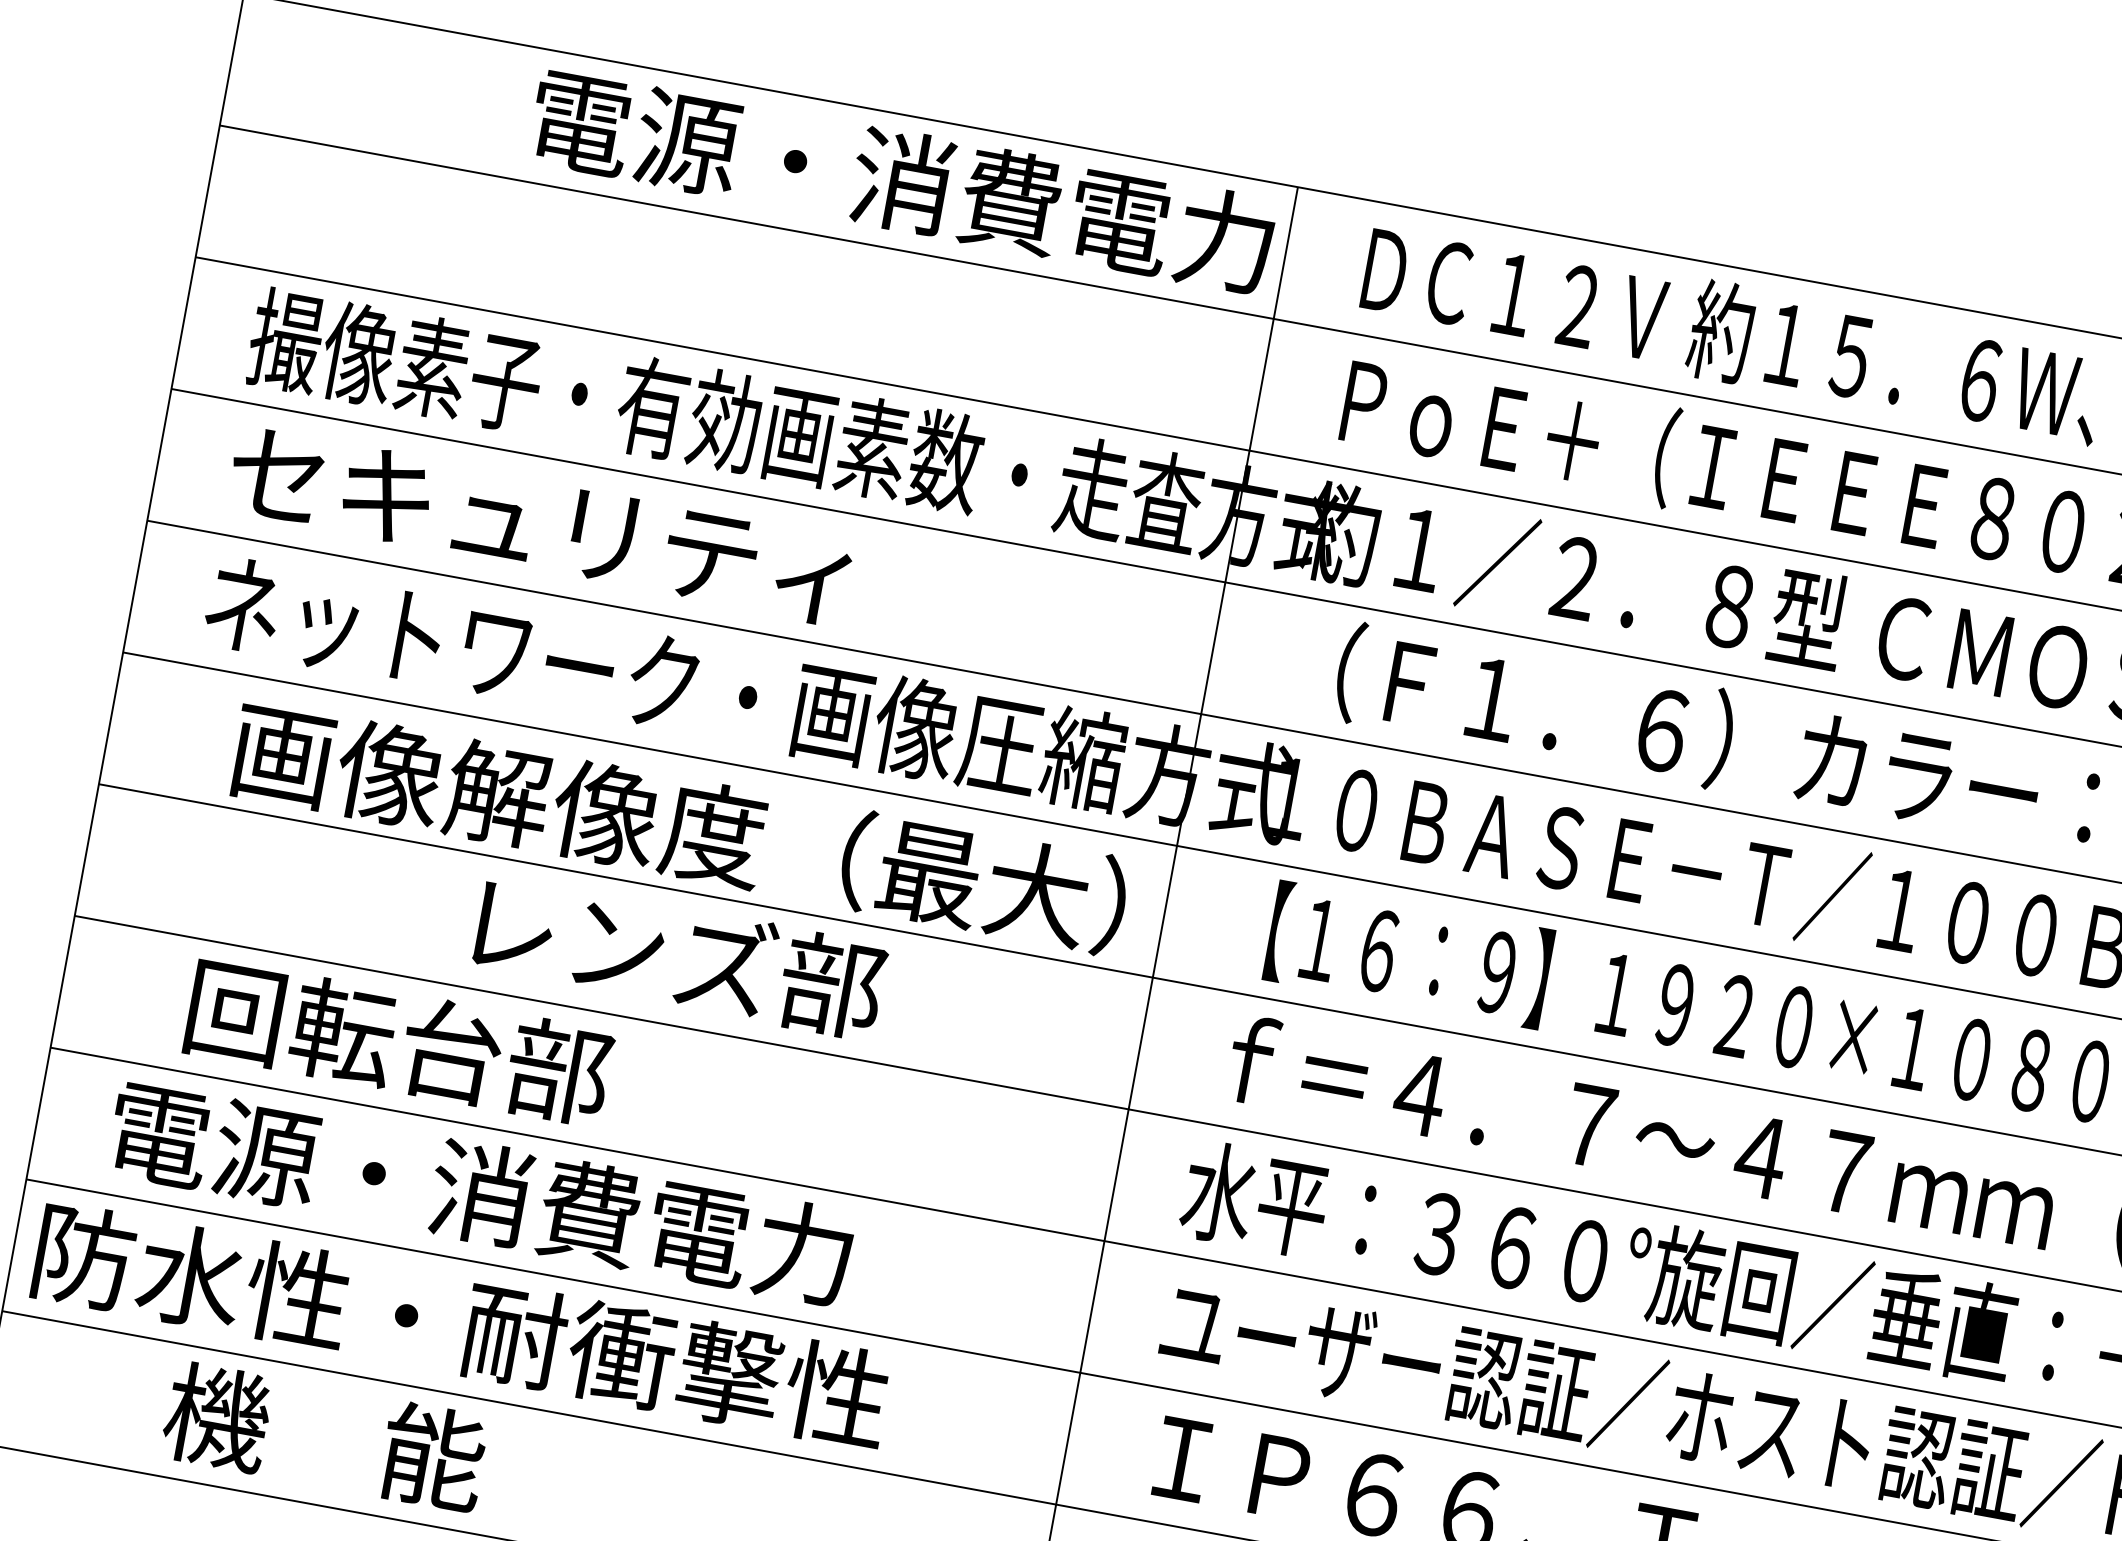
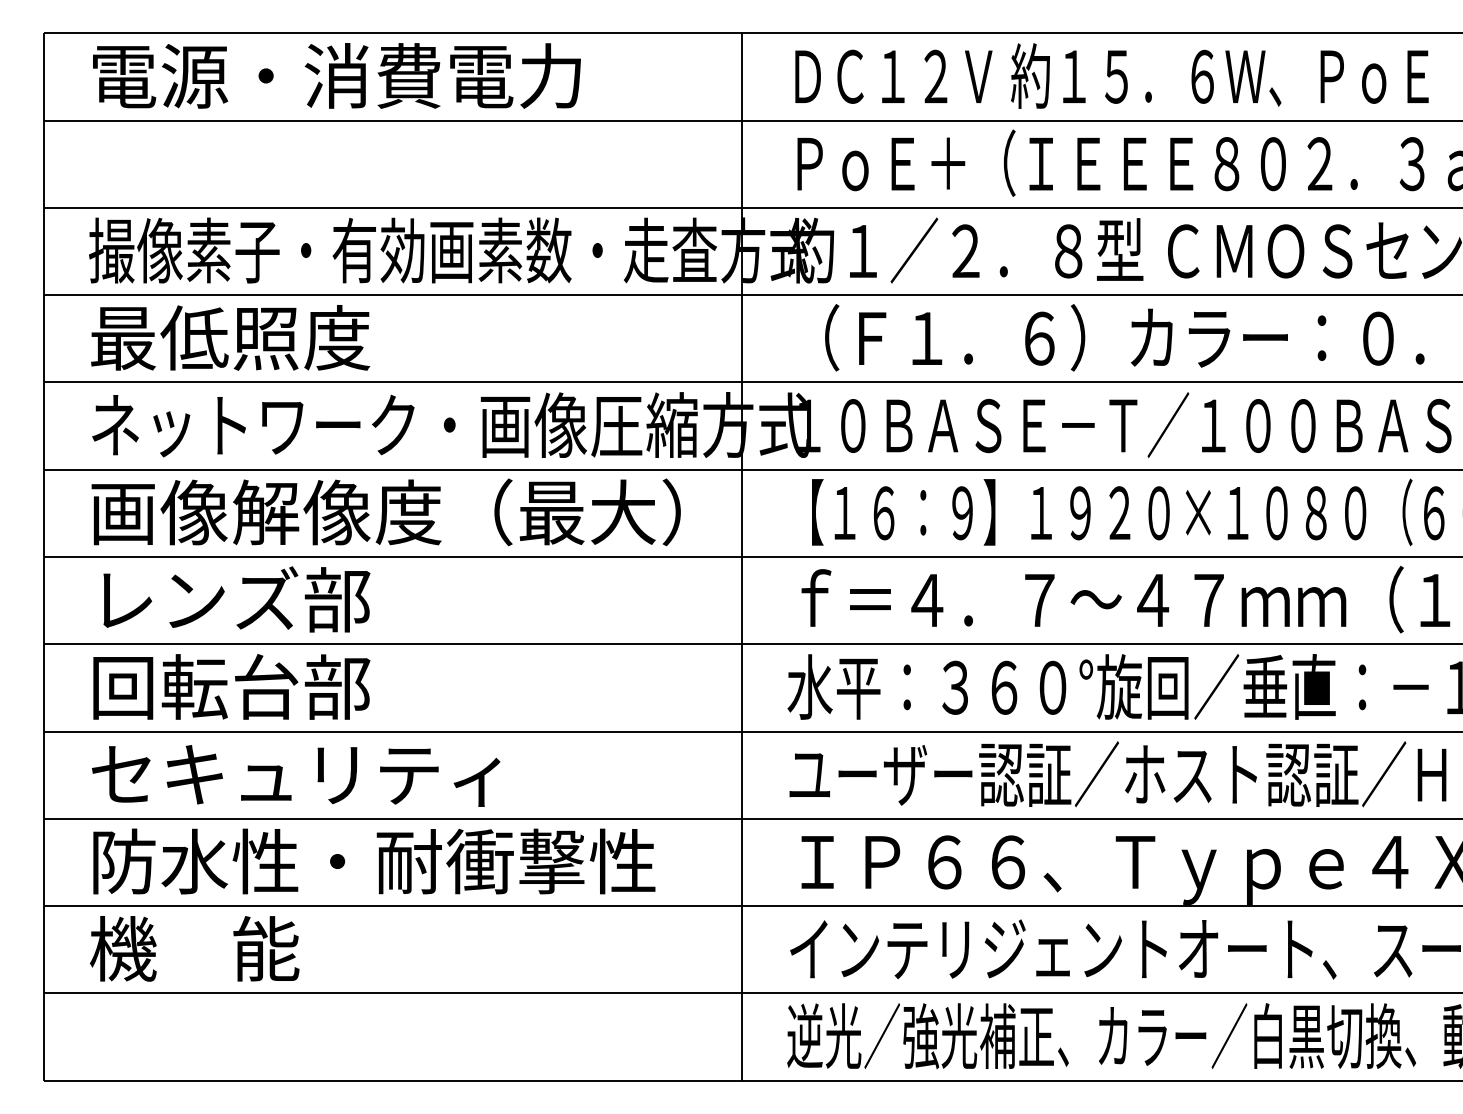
text: (901, 180) -> (336, 75), moved
text: (539, 522) -> (295, 337), セキュリティ -> 最低照度
text: (678, 827) -> (385, 512), moved
text: (679, 957) -> (236, 599), moved
text: (399, 1041) -> (231, 686), moved
text: (480, 1193) -> (336, 774), 電源・消費電力 -> セキュリティ
text: (462, 1325) -> (374, 861), moved
text: (324, 1436) -> (194, 948), moved

